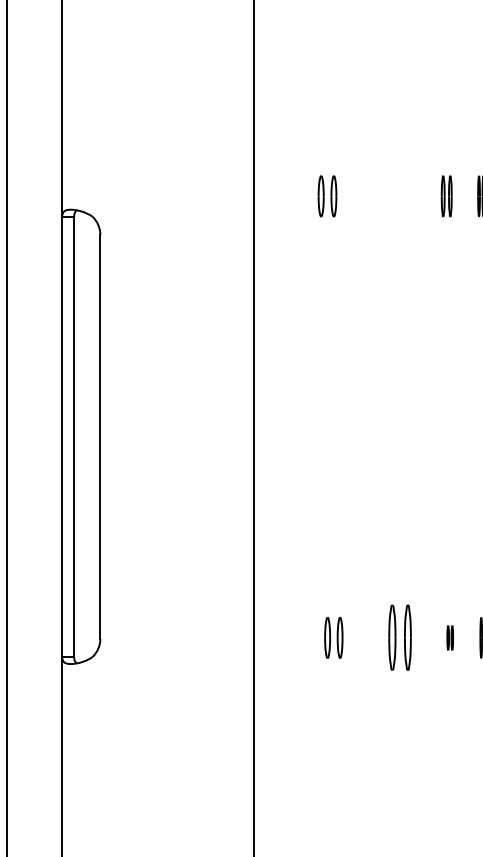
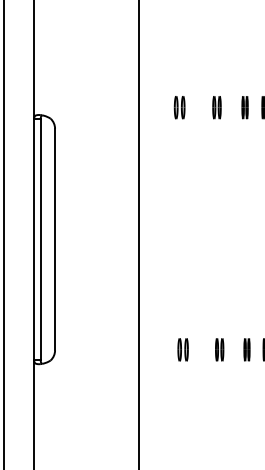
part: (394, 196) -> (216, 107), added
part: (400, 637) -> (219, 349), size x0.62
part: (449, 637) -> (246, 349), size x1.67

